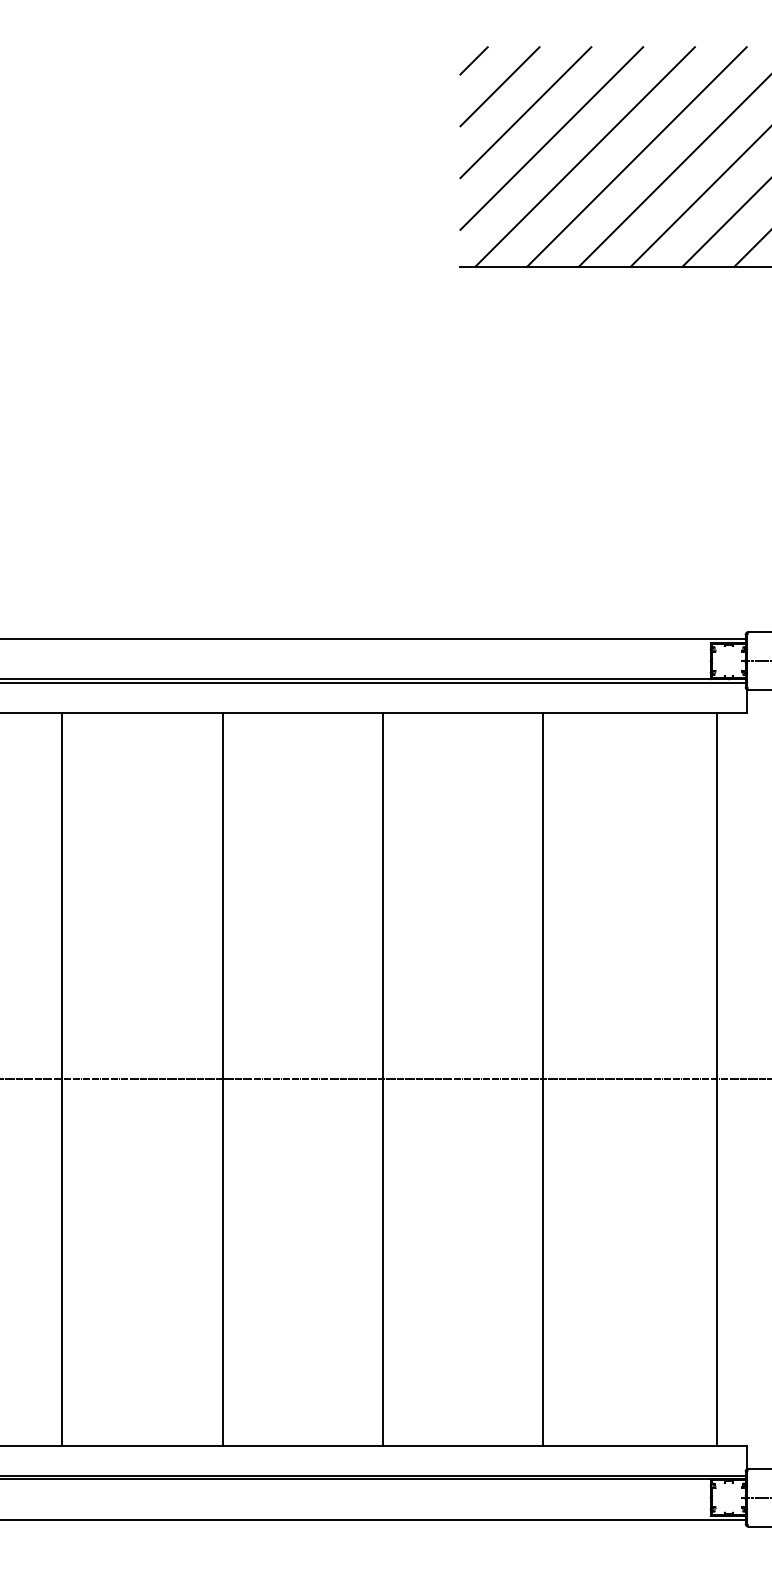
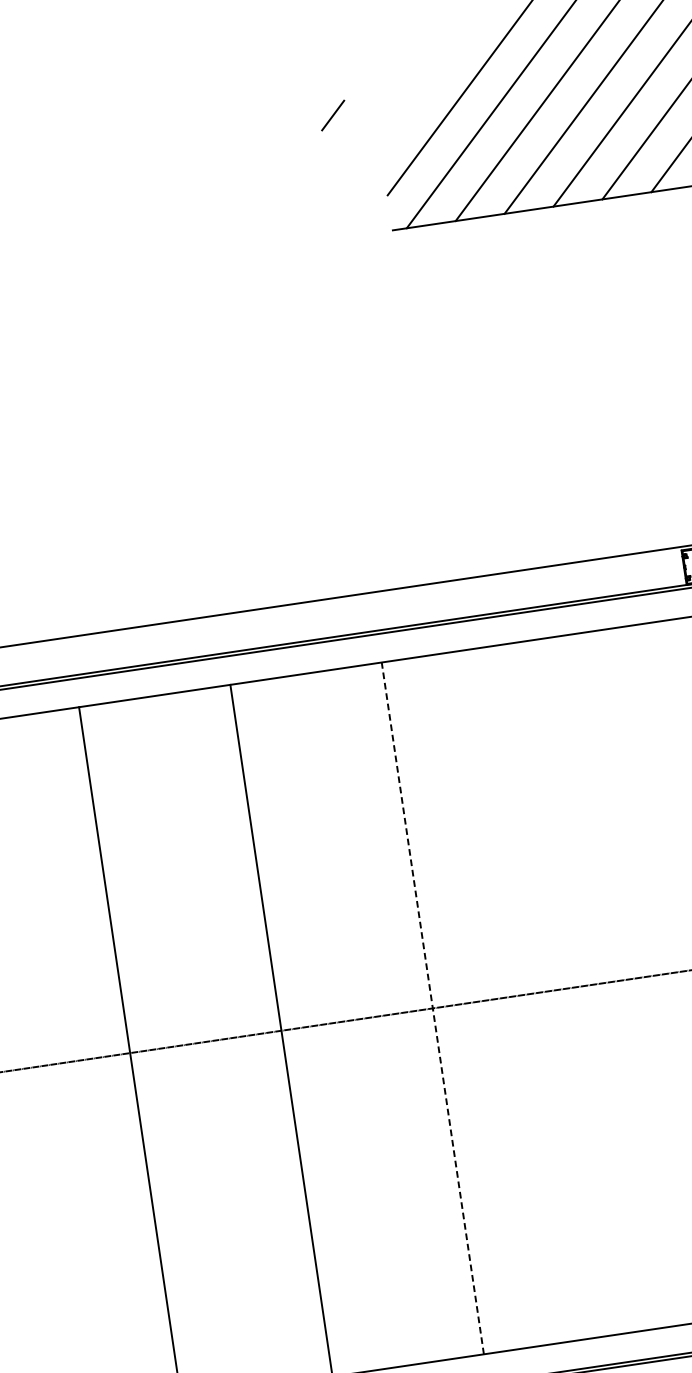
line: (473, 60) -> (332, 115), moved
line: (499, 86) -> (404, 54), removed
line: (525, 112) -> (432, 75), removed
line: (382, 1078) -> (432, 1007), solid -> dashed
line: (543, 1079) -> (584, 986), removed

